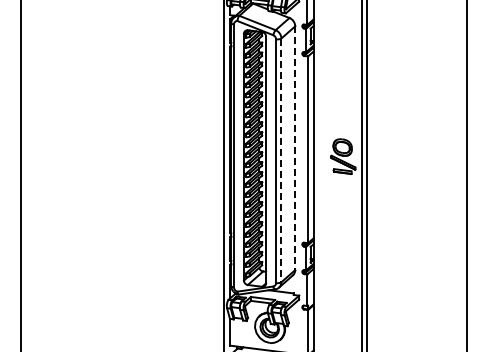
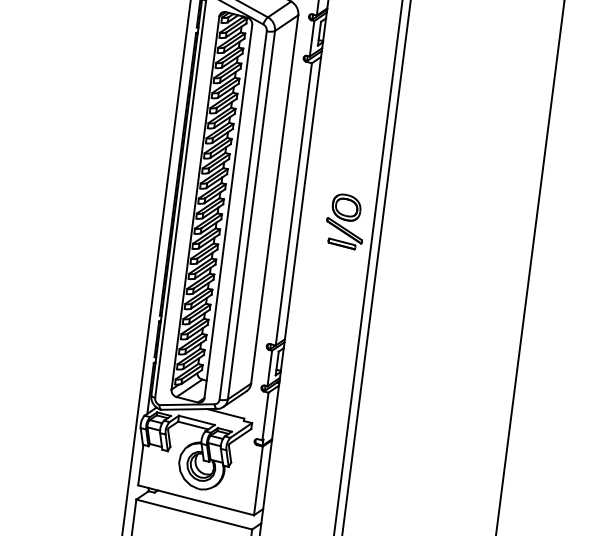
line: (295, 148) -> (275, 199), dashed -> solid
line: (281, 160) -> (251, 215), dashed -> solid

